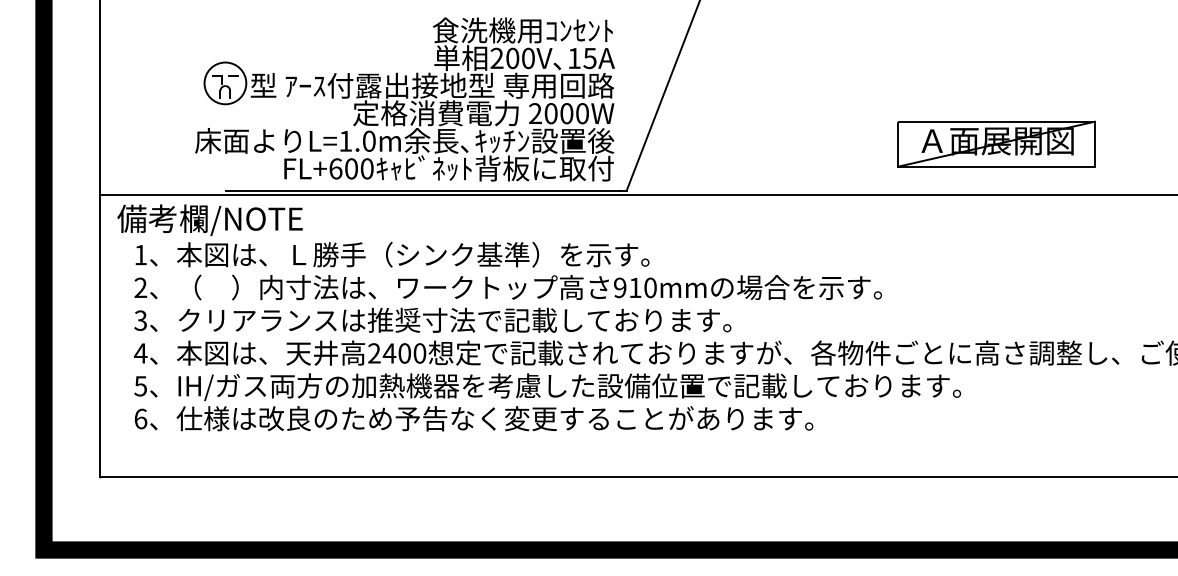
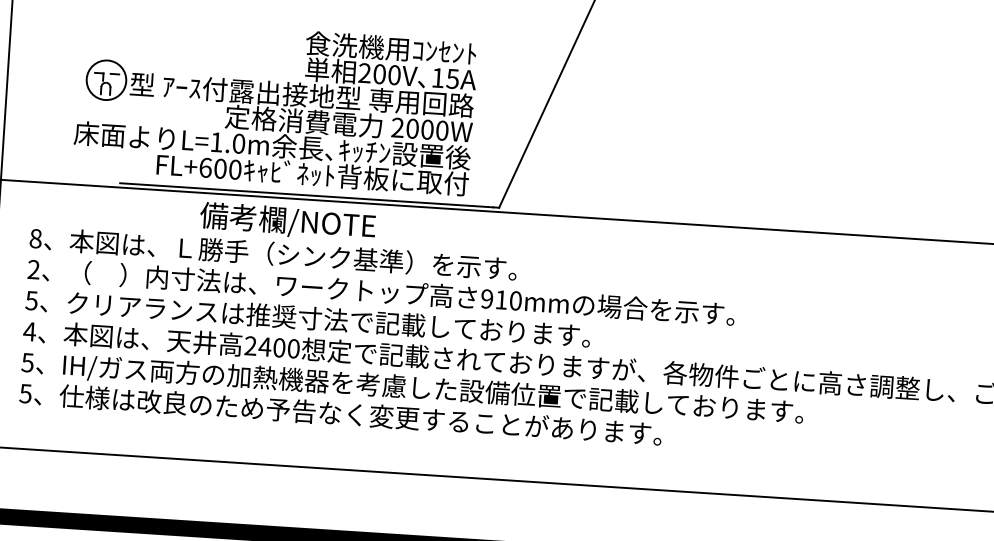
part: (404, 99) -> (274, 106), moved
part: (996, 143) -> (851, 185), removed
text: (209, 219) -> (287, 221), moved
text: (140, 254) -> (35, 238), 1 -> 8
text: (140, 320) -> (31, 300), 3 -> 5
text: (140, 418) -> (25, 393), 6 -> 5

